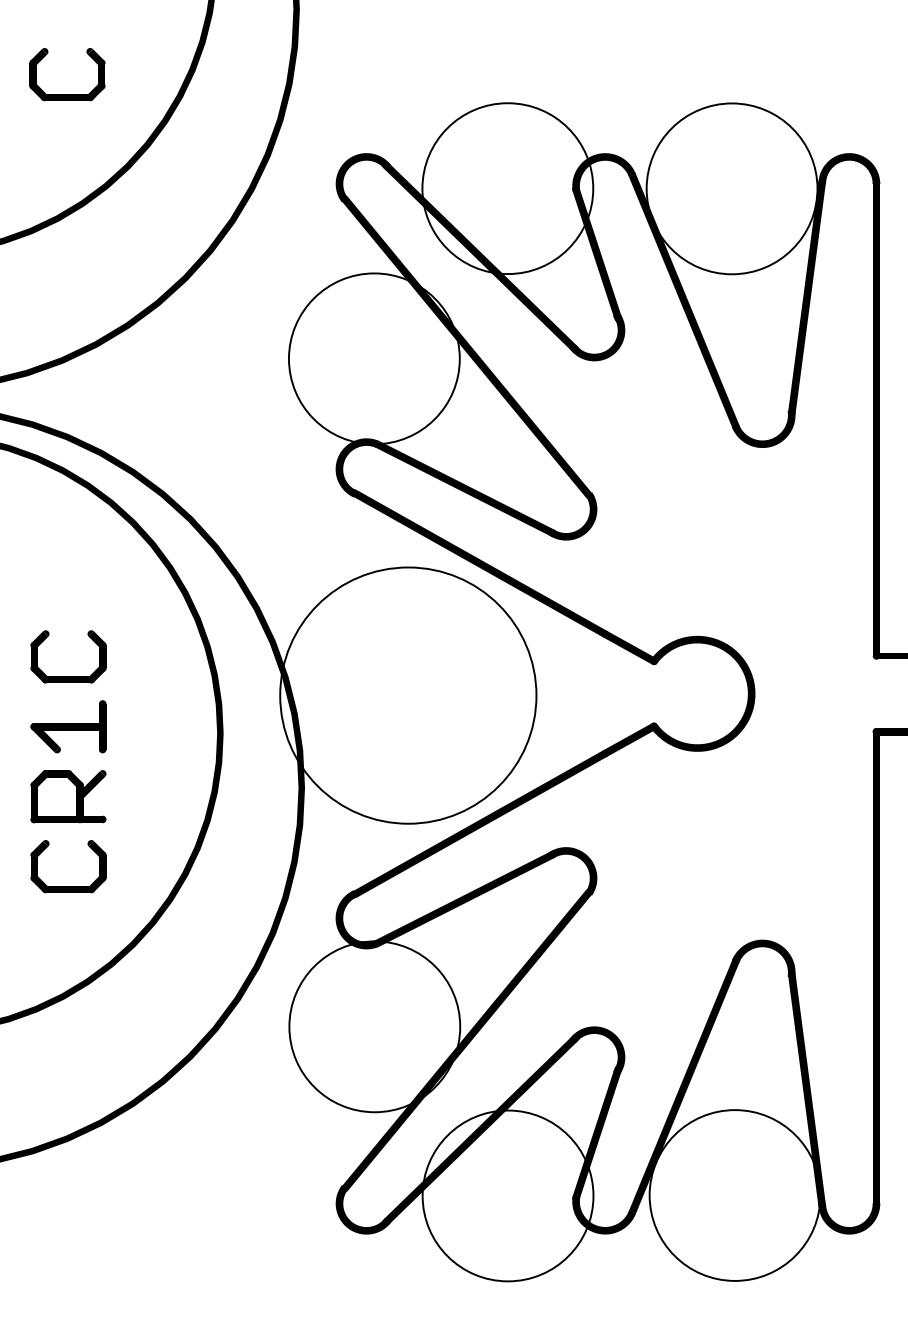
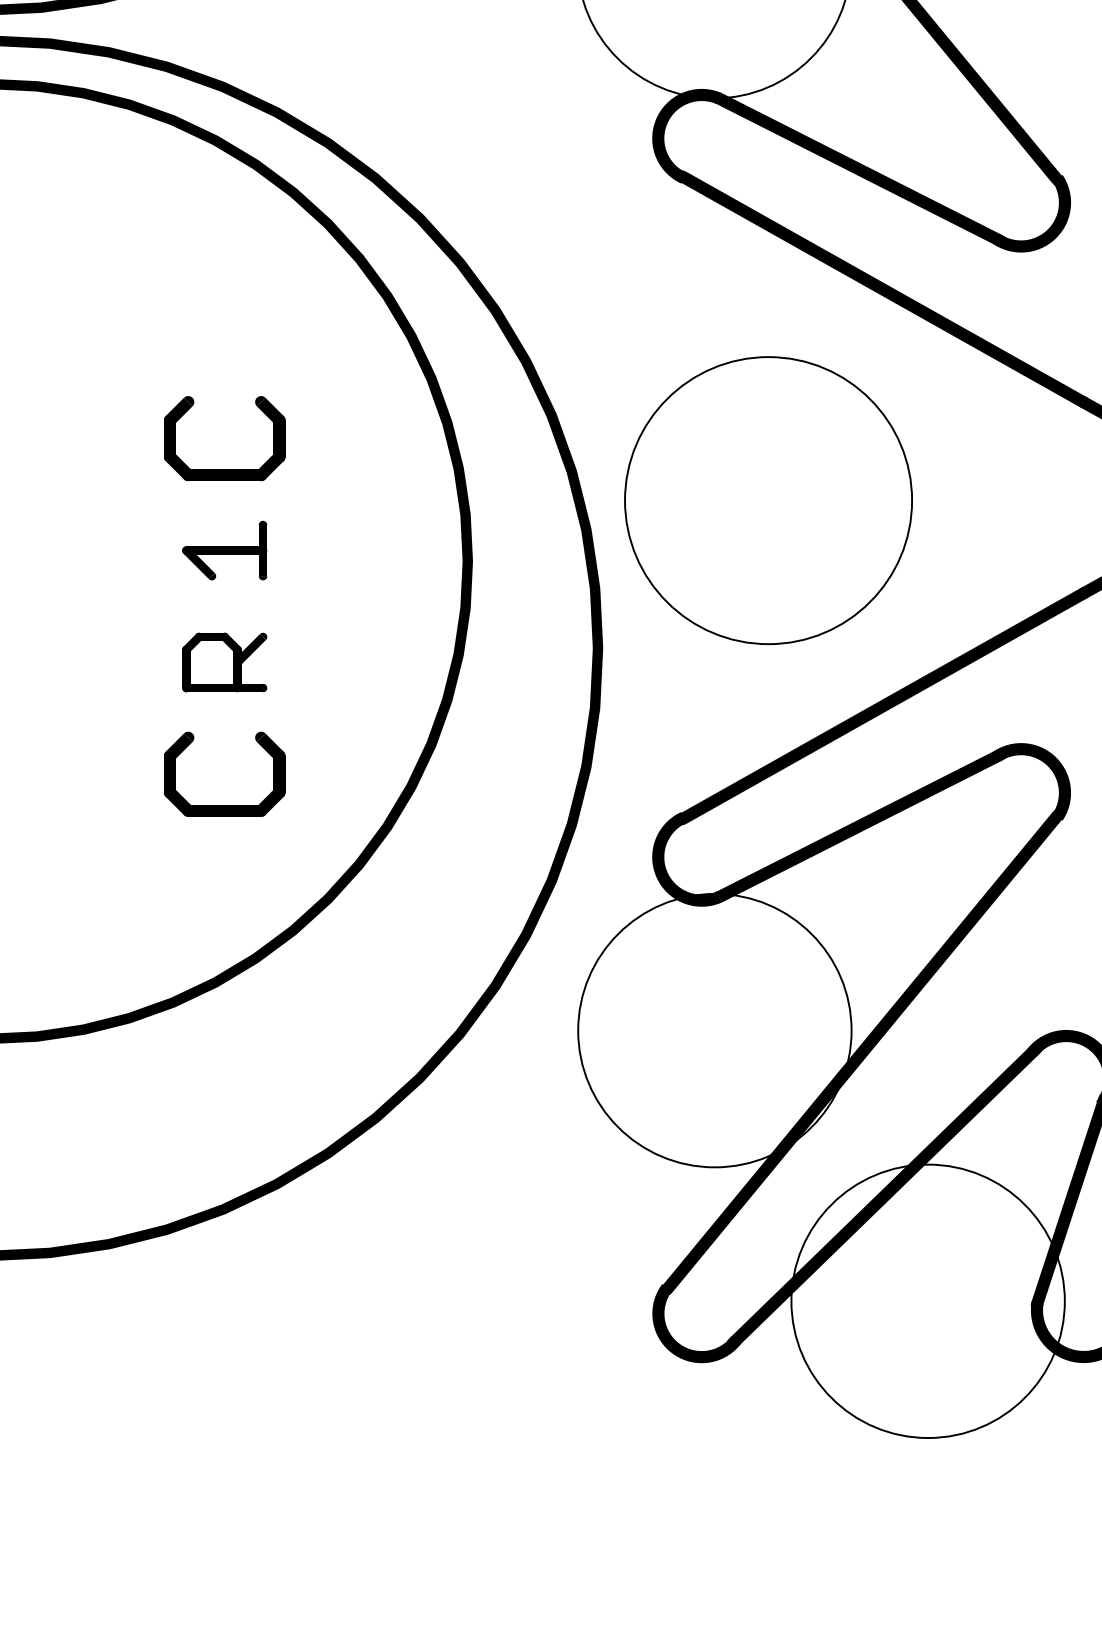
circle: (408, 695) -> (768, 500), size x0.7
part: (68, 726) -> (224, 550), size x0.7
part: (68, 796) -> (224, 662), size x0.7

